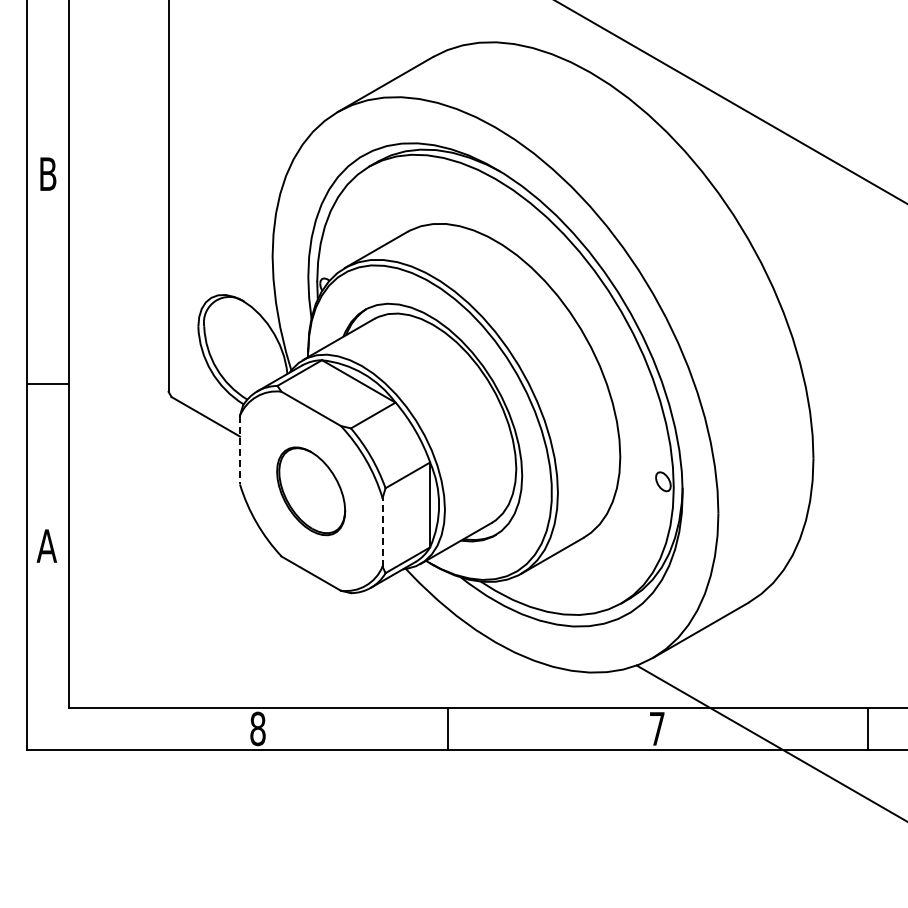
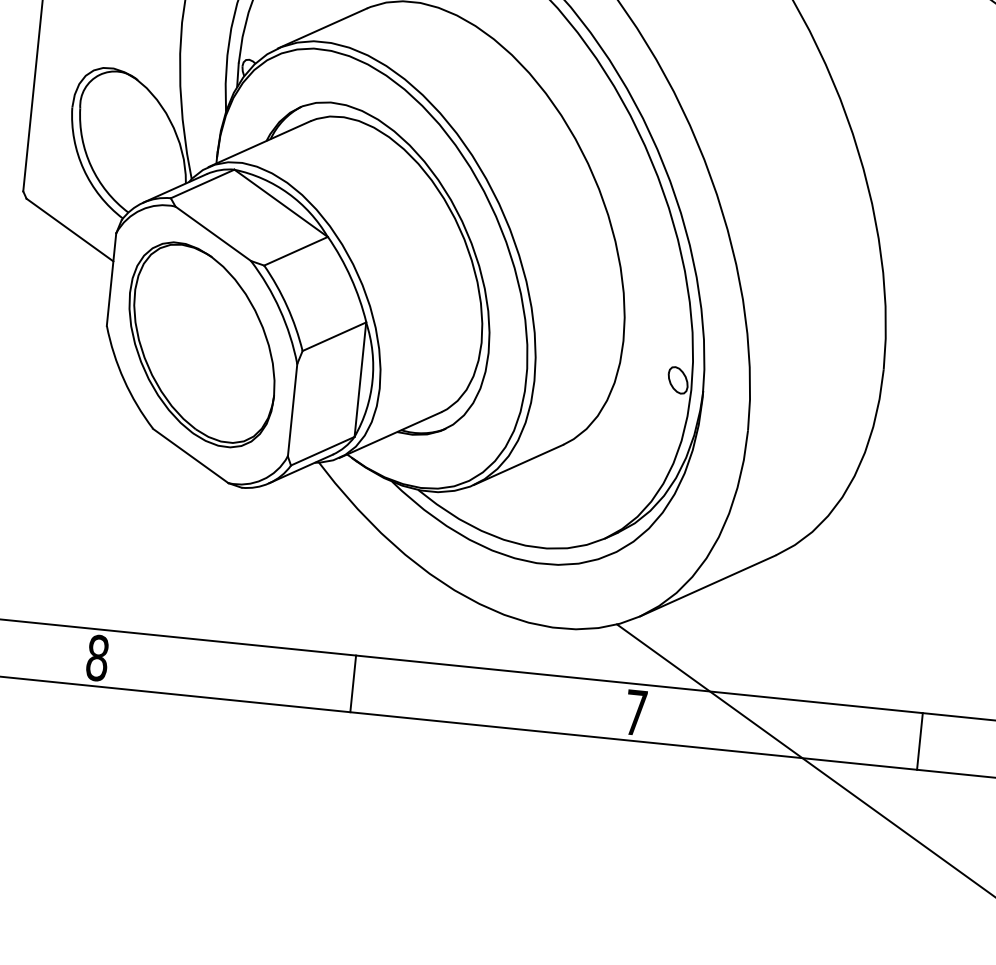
line: (239, 450) -> (110, 280), dashed -> solid
part: (310, 491) -> (200, 345), size x1.67
line: (382, 531) -> (292, 408), dashed -> solid

